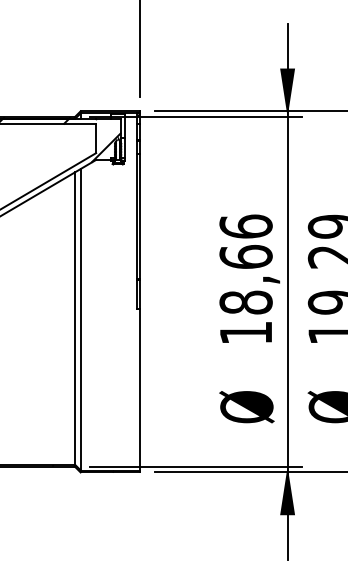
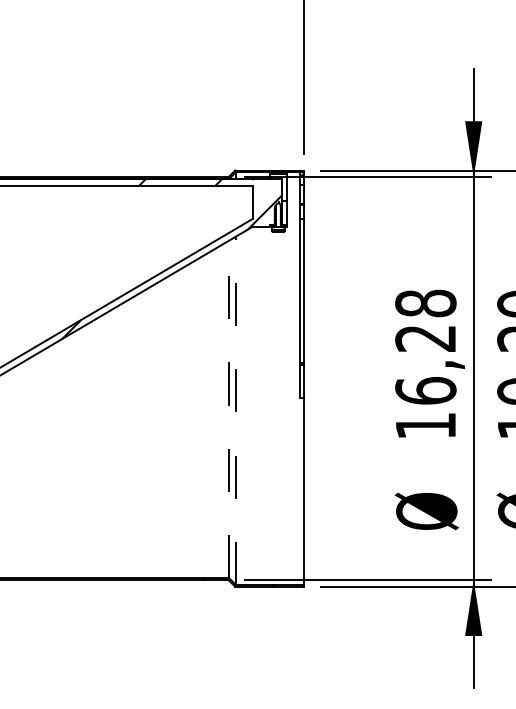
text: (245, 264) -> (425, 346), 18,66 -> 16,28
line: (75, 318) -> (229, 409), solid -> dashed
line: (80, 319) -> (235, 410), solid -> dashed

